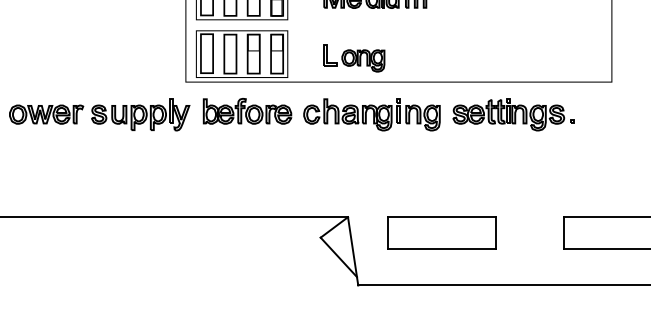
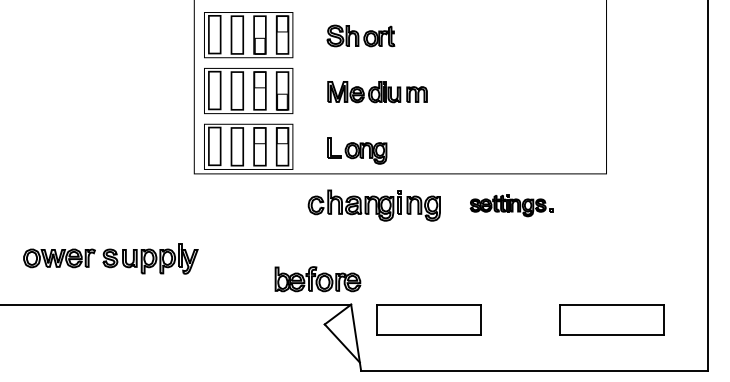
part: (247, 111) -> (317, 279), moved
part: (99, 114) -> (110, 258), moved
part: (513, 114) -> (511, 205), size x0.7
part: (441, 232) -> (428, 319), moved

